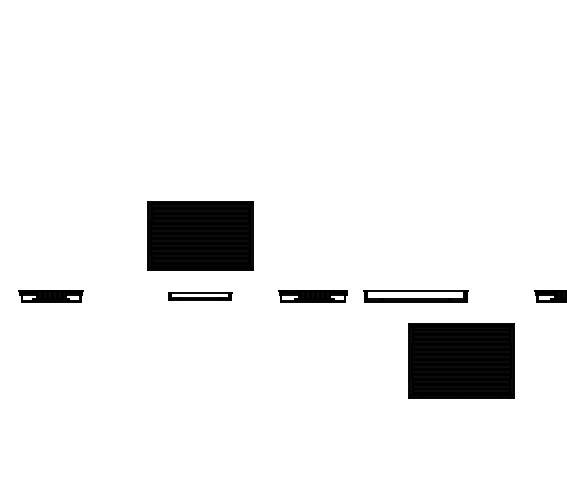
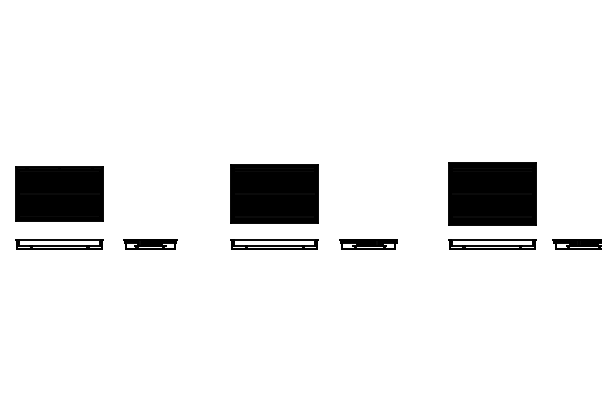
part: (200, 296) -> (274, 244), size x1.67
part: (416, 296) -> (492, 244), moved
part: (461, 360) -> (492, 193), moved

